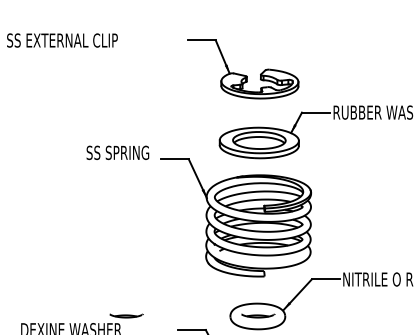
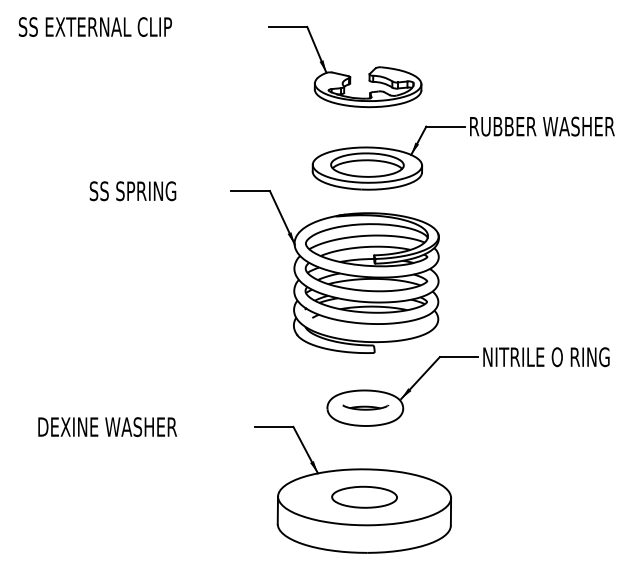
text: (117, 153) -> (132, 191), moved
part: (126, 315) -> (183, 407), removed

